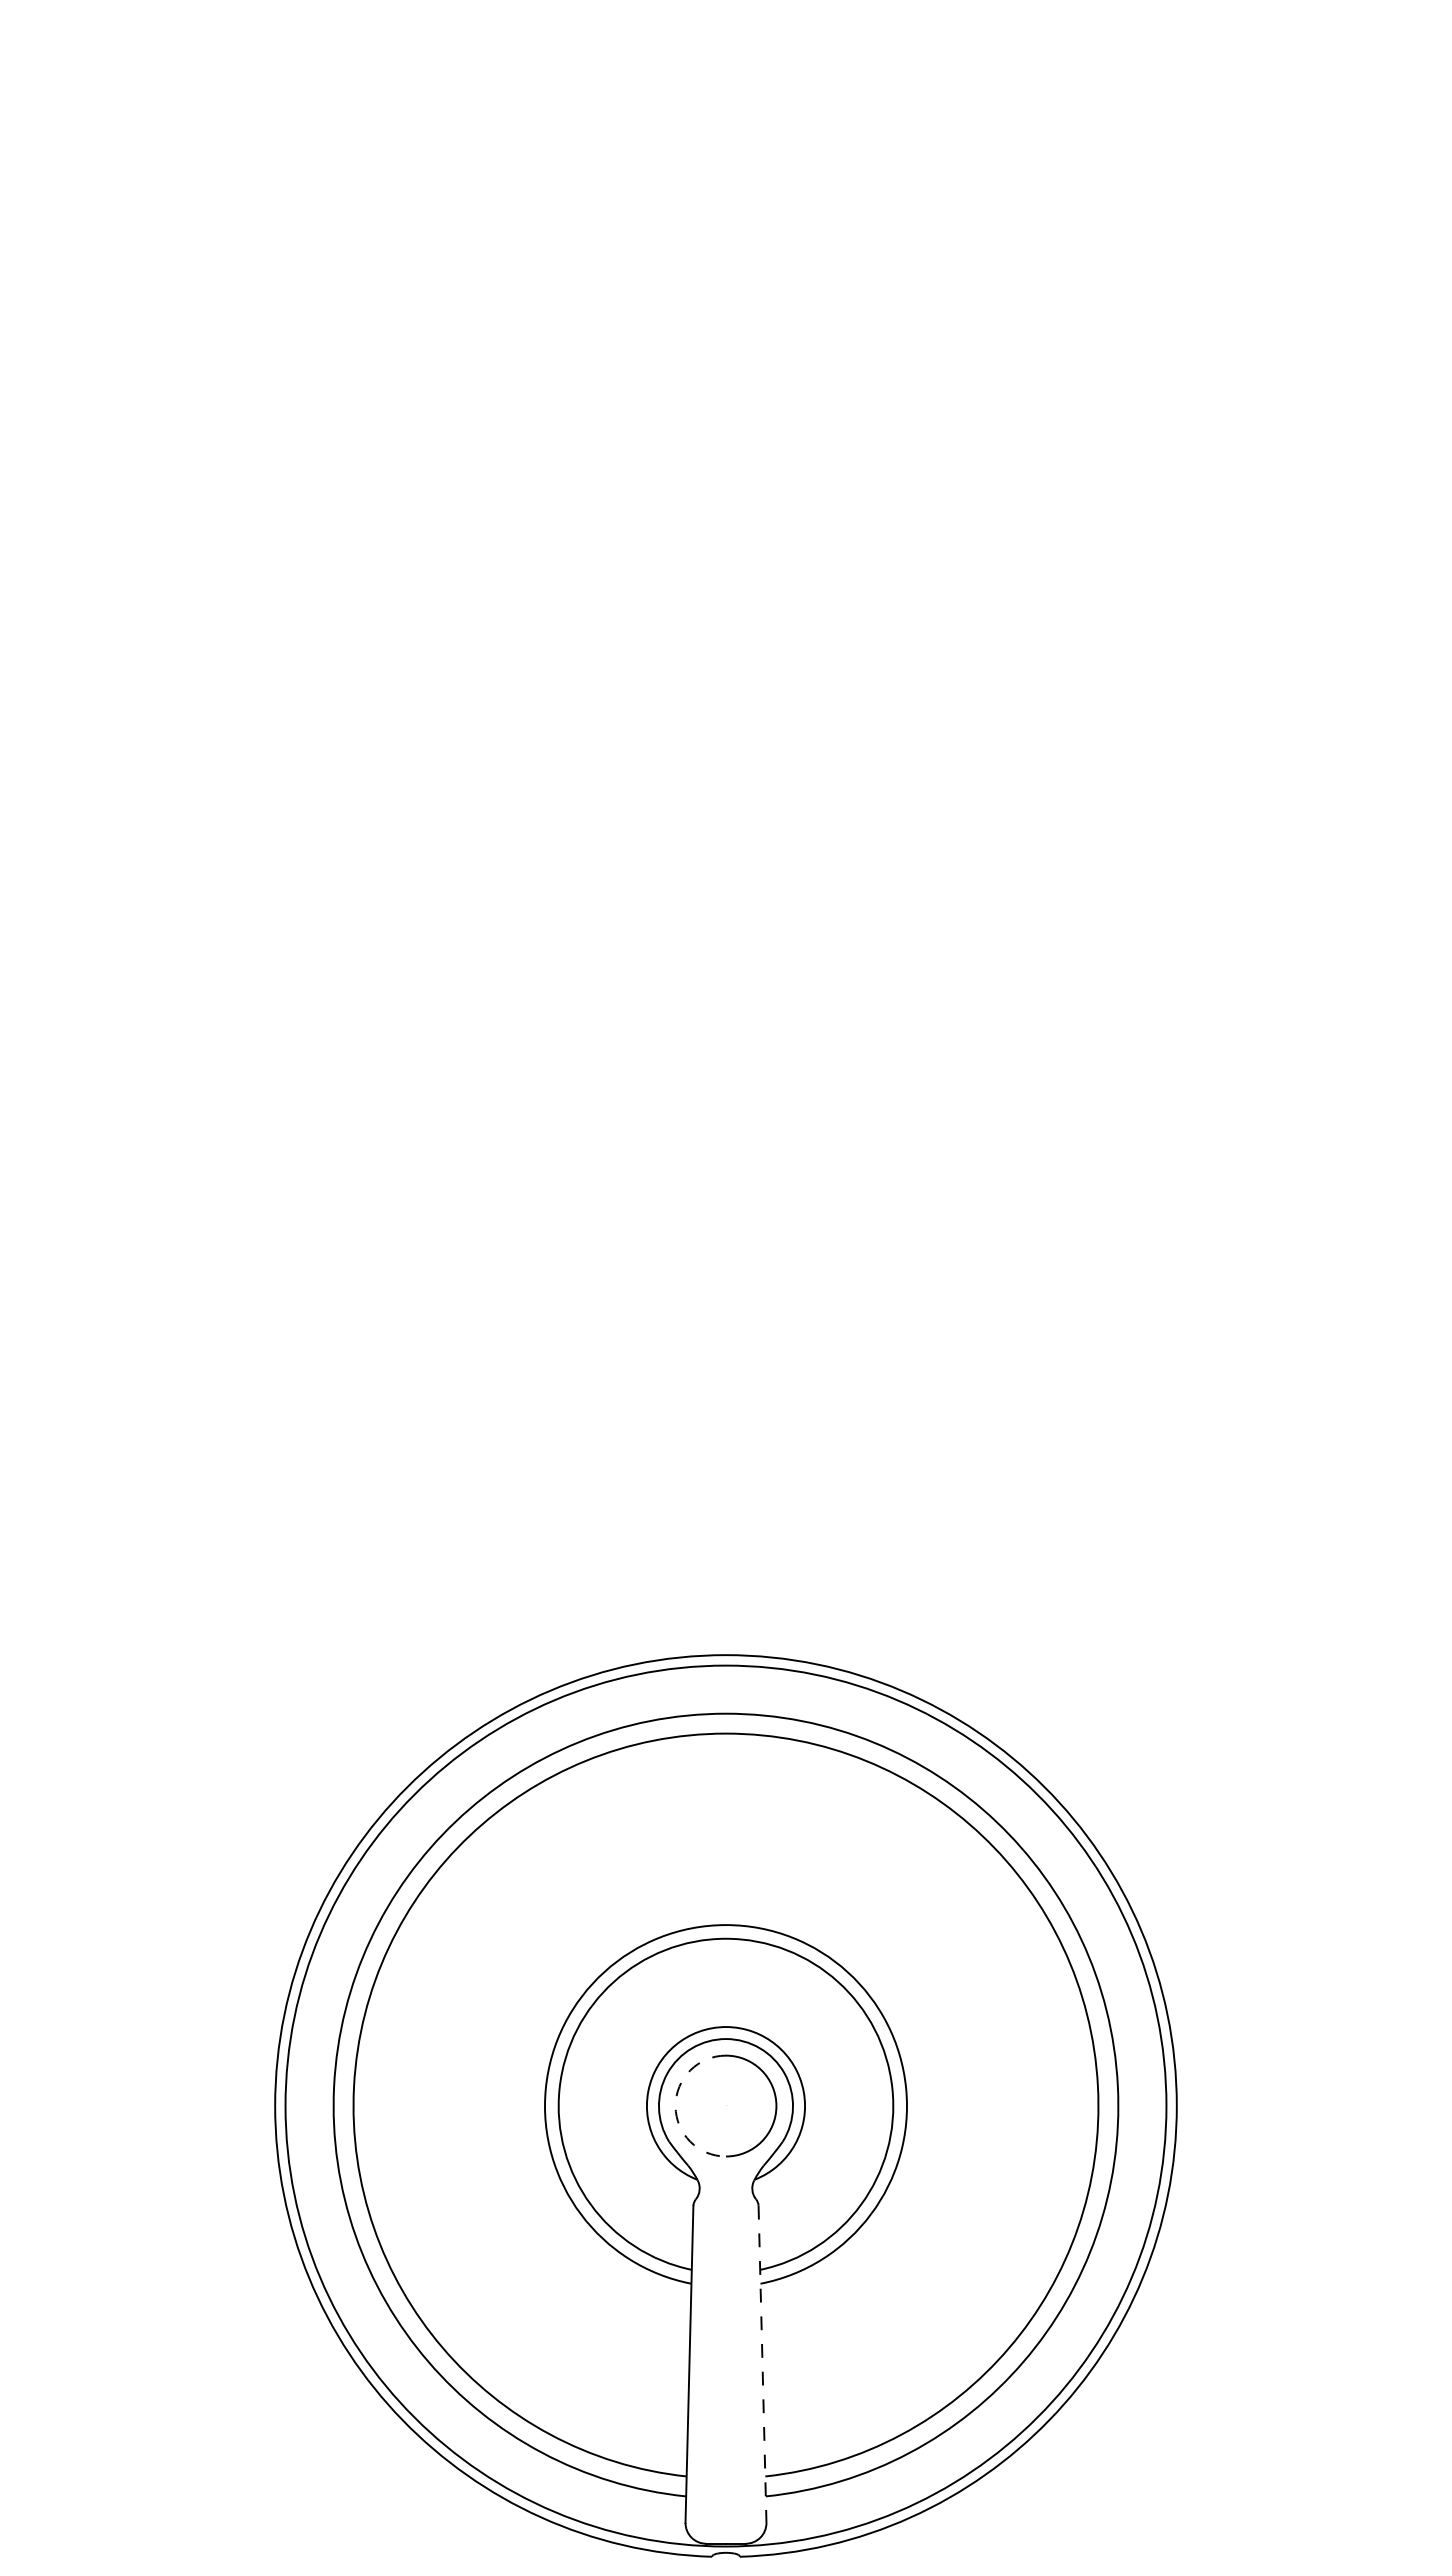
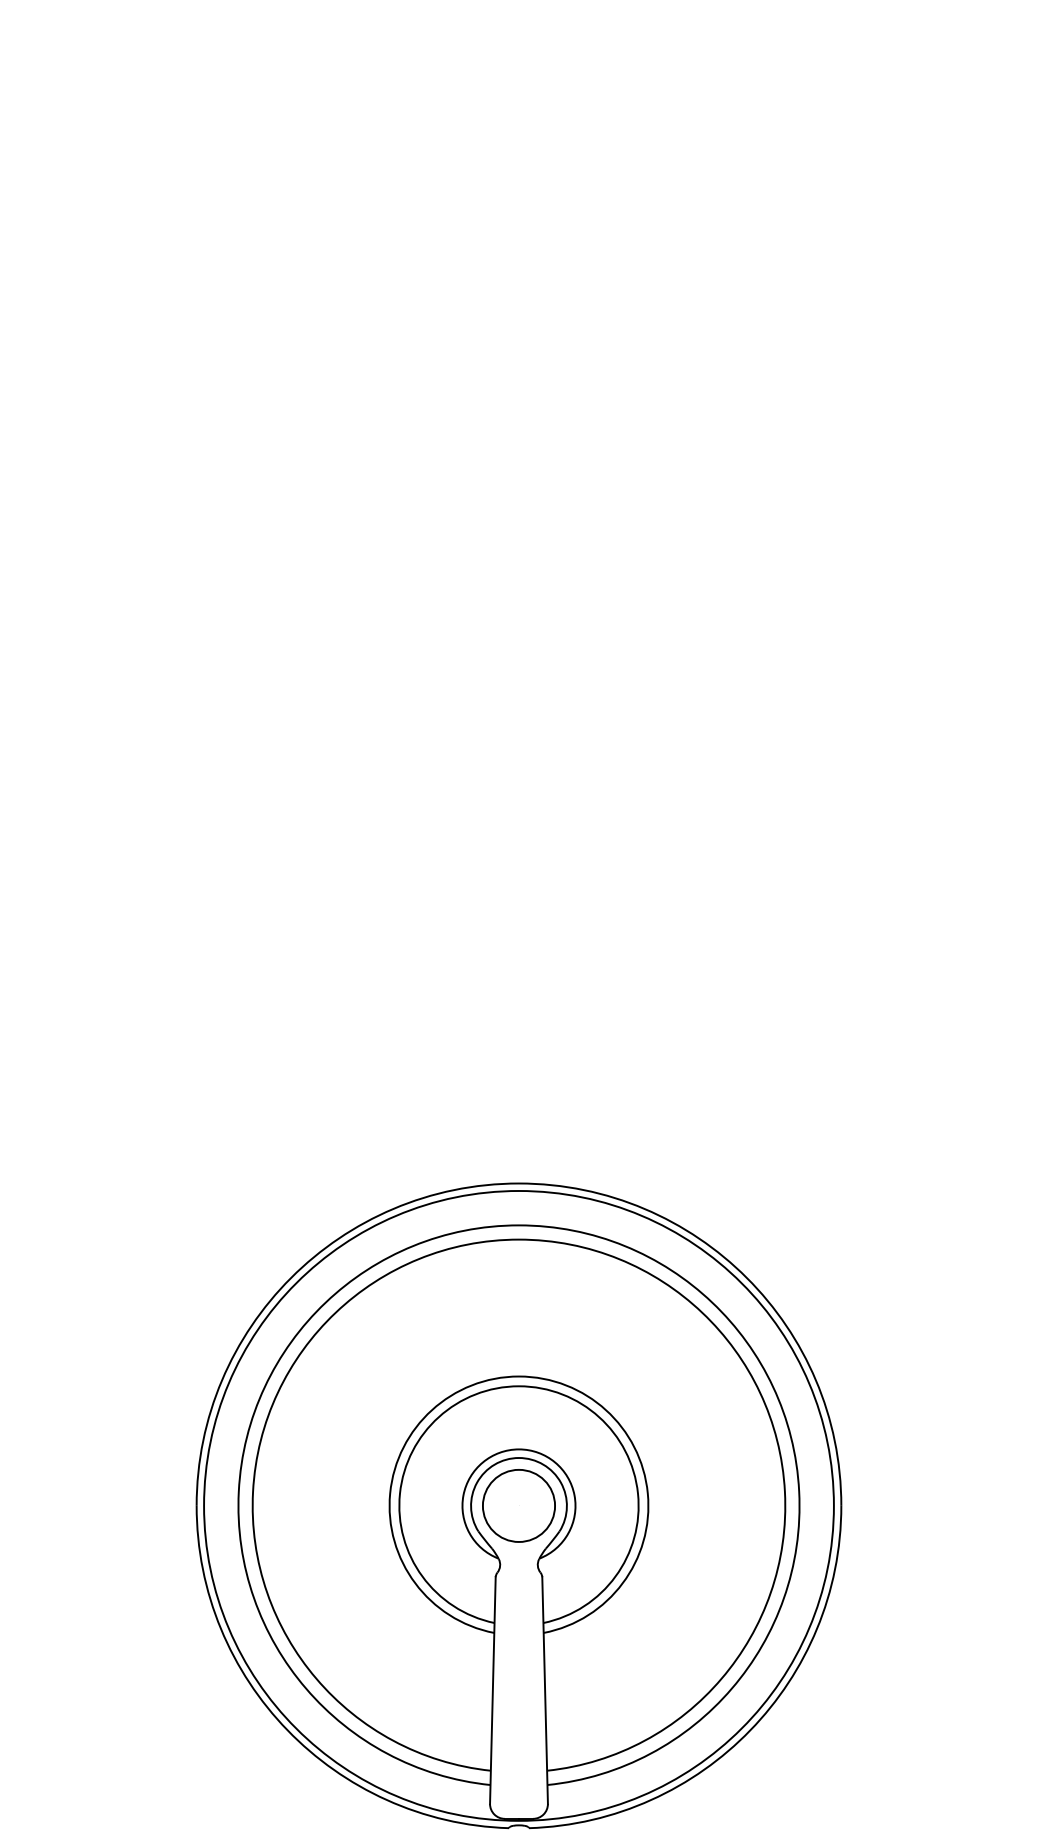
arc: (675, 2106) -> (482, 1506), dashed -> solid
line: (762, 2364) -> (545, 1690), dashed -> solid

